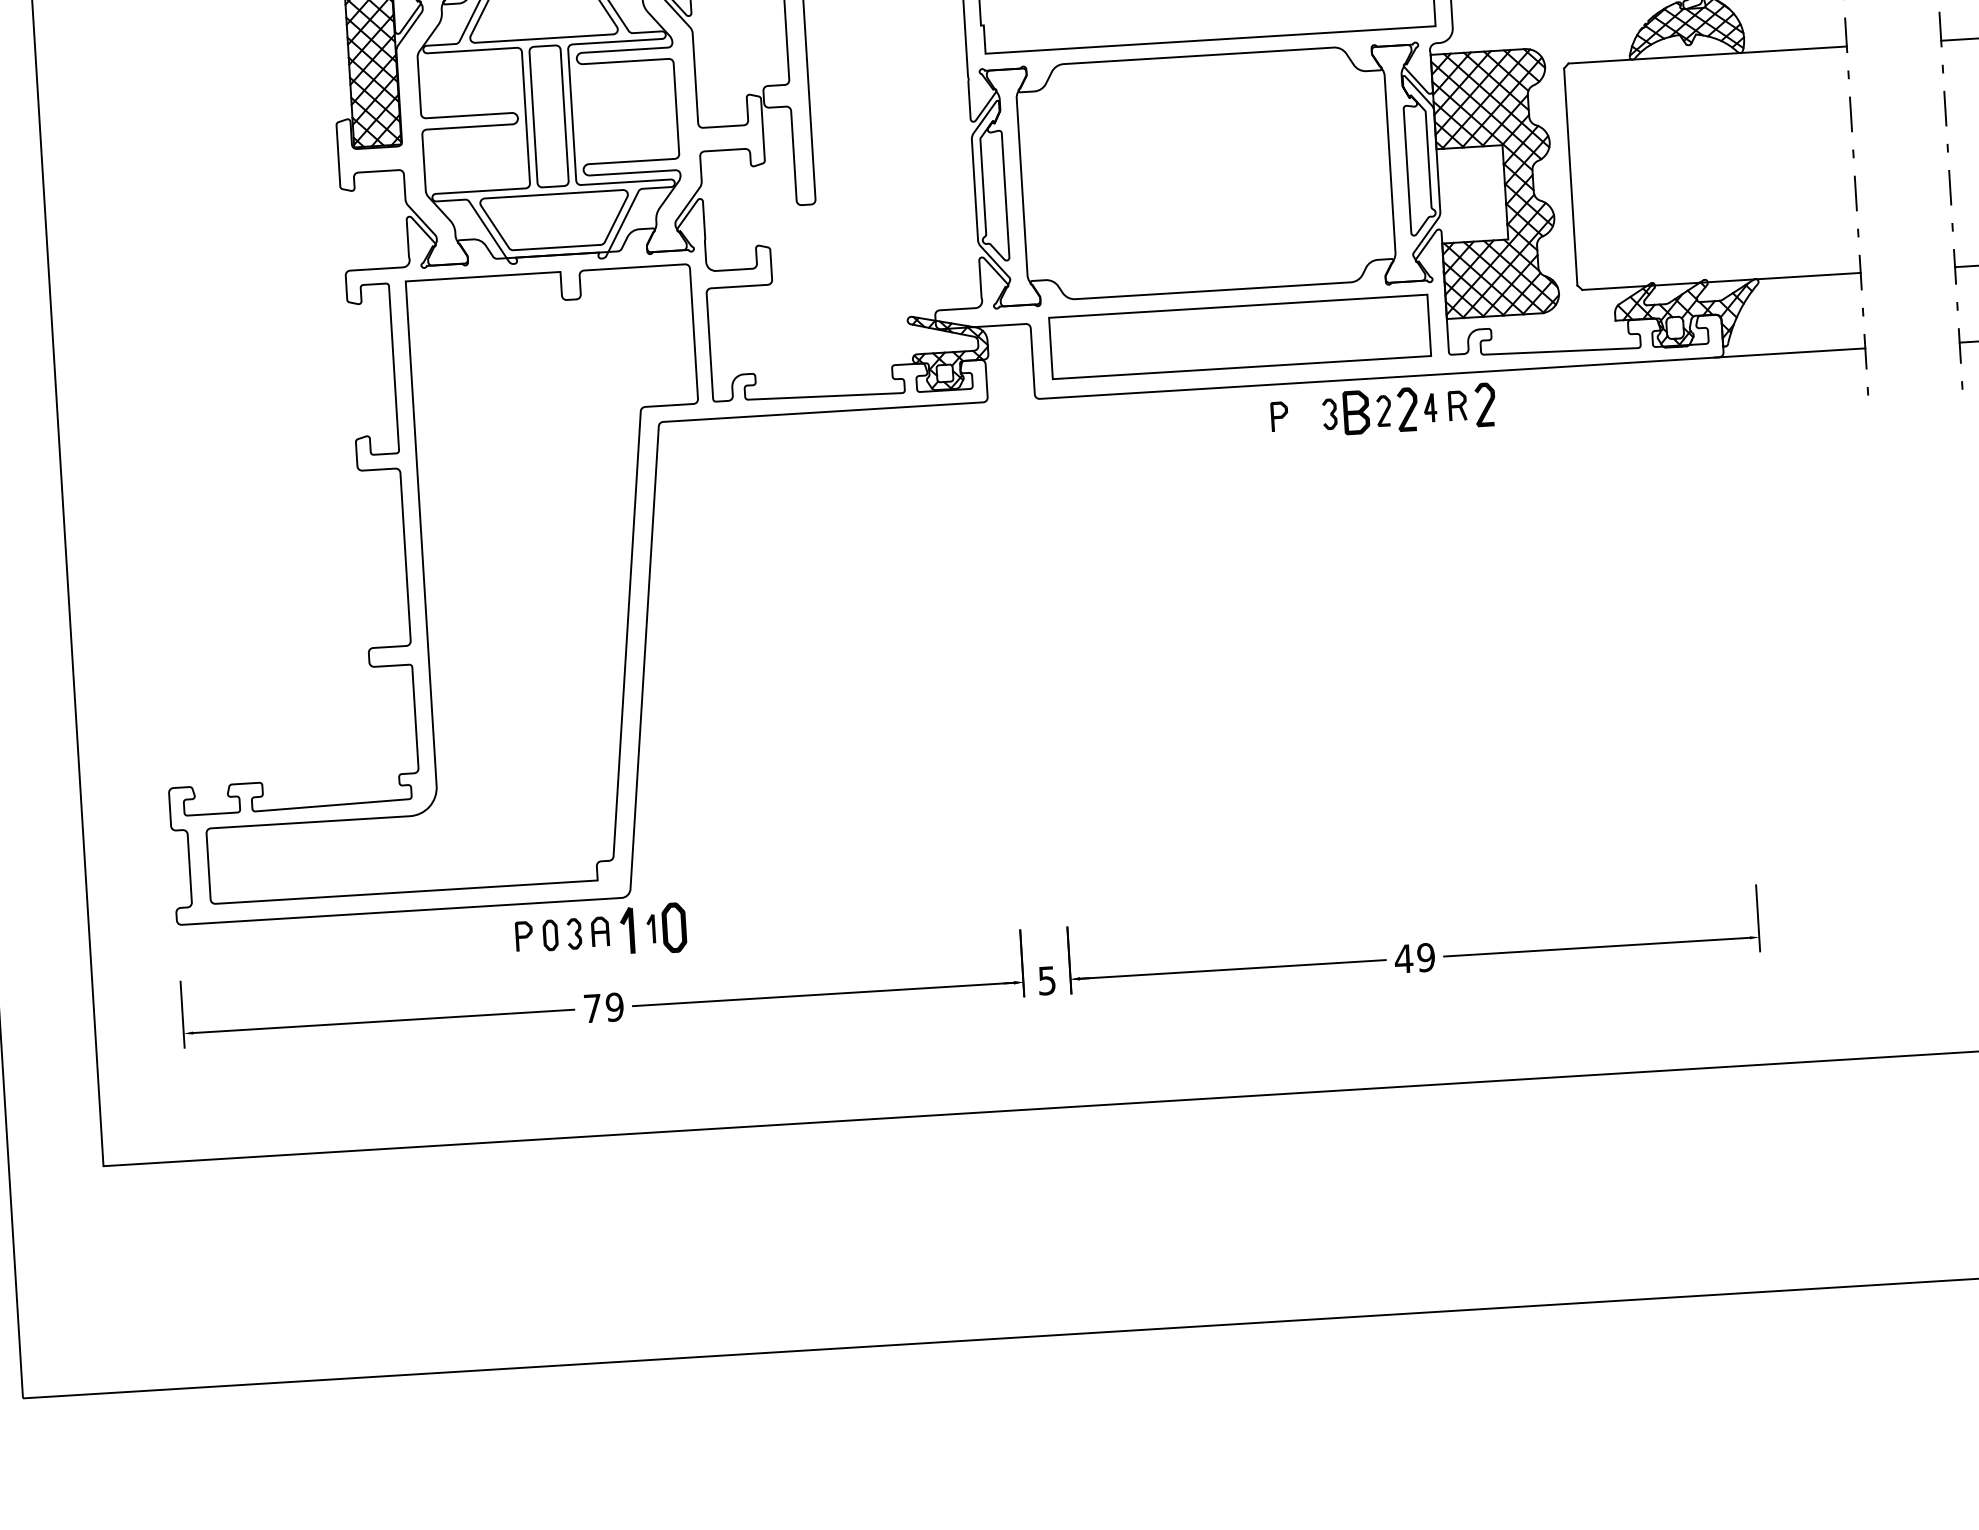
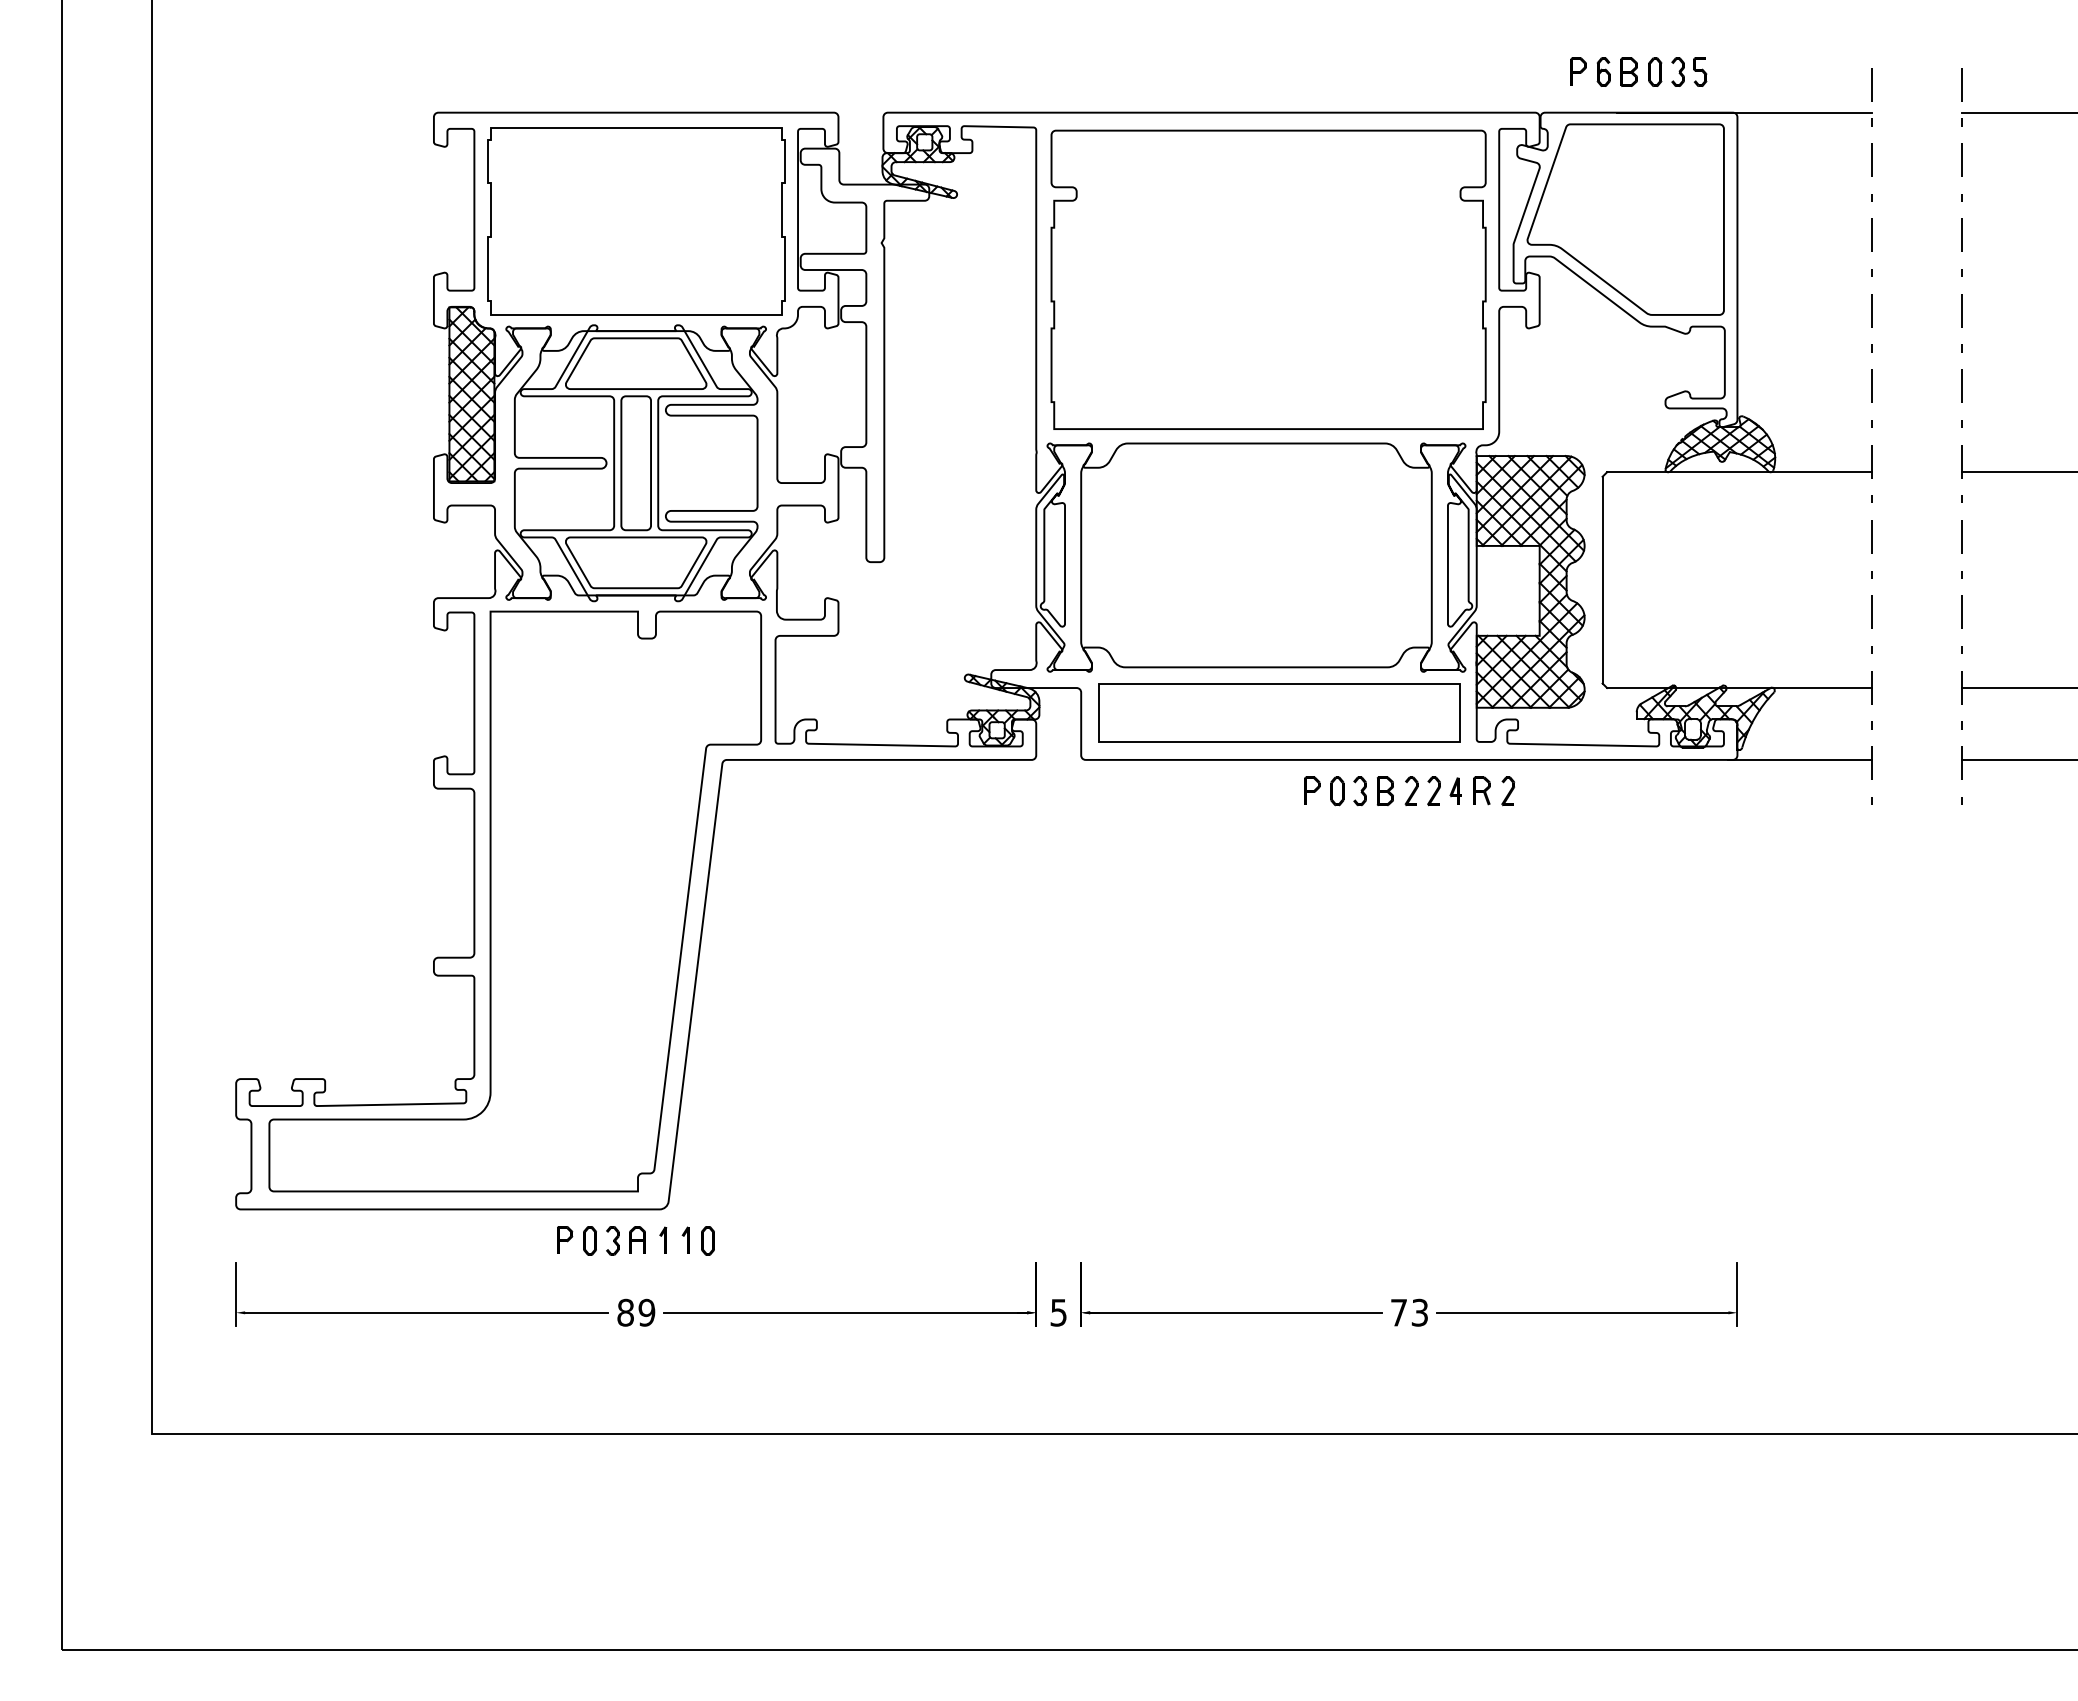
part: (1485, 404) -> (1508, 791), size x0.71
part: (1406, 409) -> (1433, 791), size x0.71
part: (1355, 412) -> (1384, 791), size x0.71
part: (1306, 415) -> (1337, 791), added
part: (673, 927) -> (707, 1240), size x0.62
part: (627, 929) -> (663, 1239), size x0.62
text: (1414, 958) -> (1408, 1312), 49 -> 73
text: (592, 1008) -> (625, 1312), 79 -> 89

